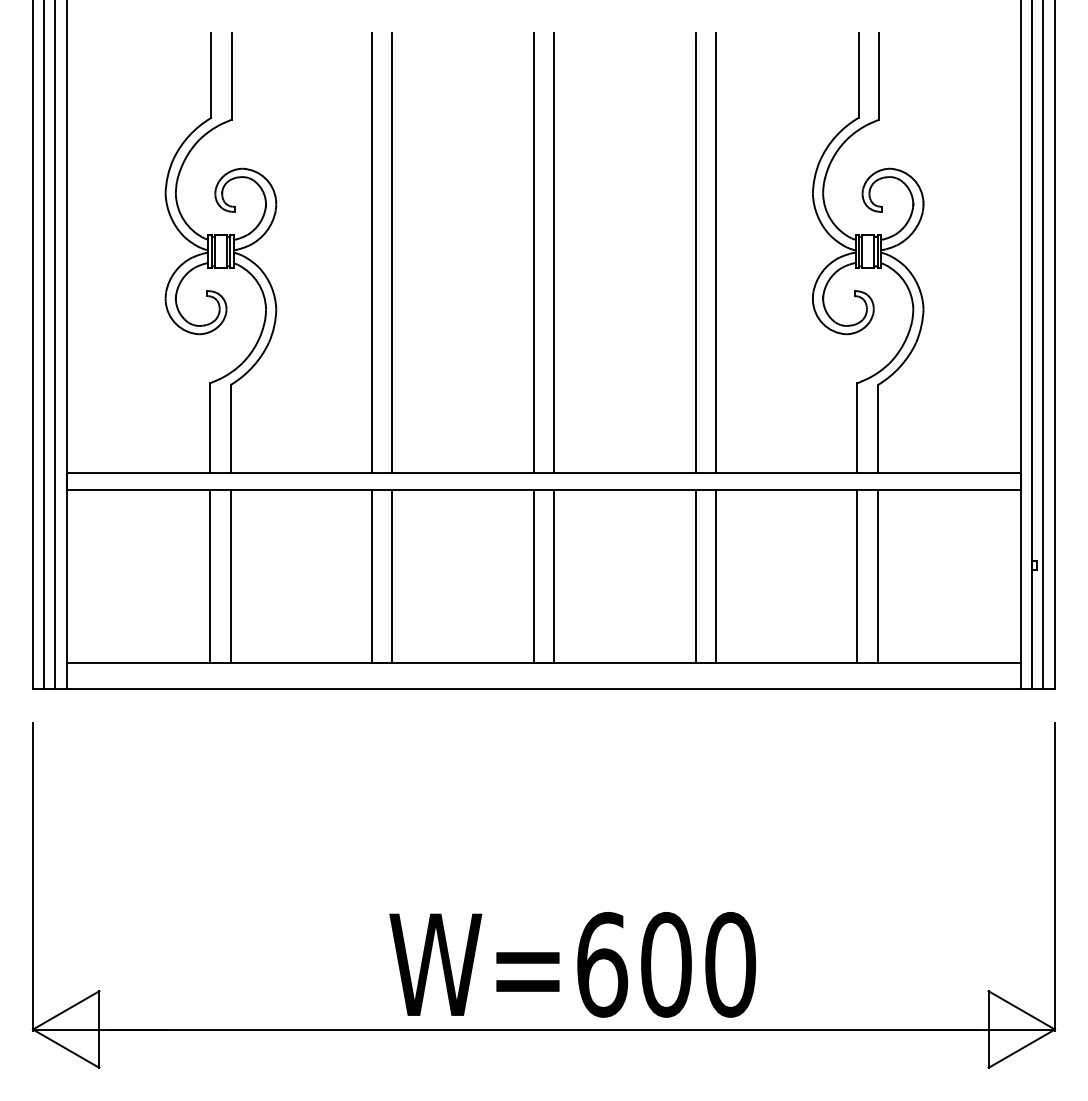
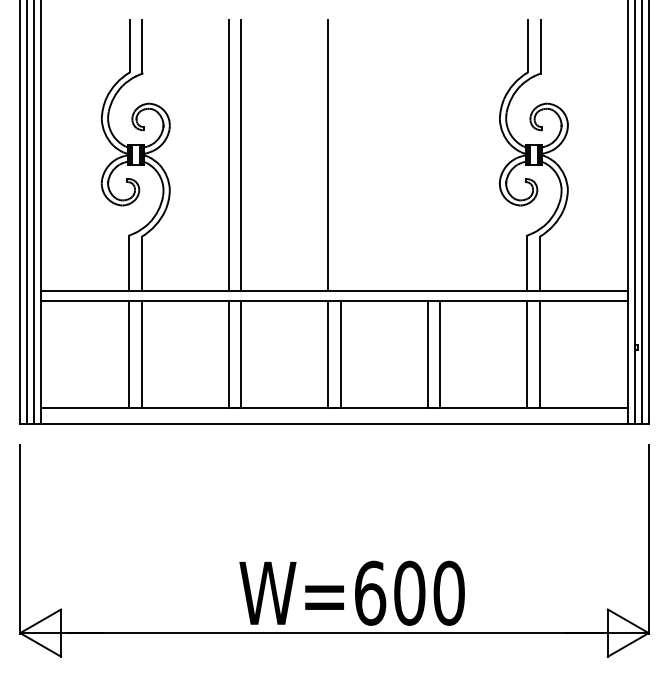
line: (553, 252) -> (340, 155), removed
line: (695, 252) -> (427, 155), removed
line: (716, 252) -> (440, 155), removed

